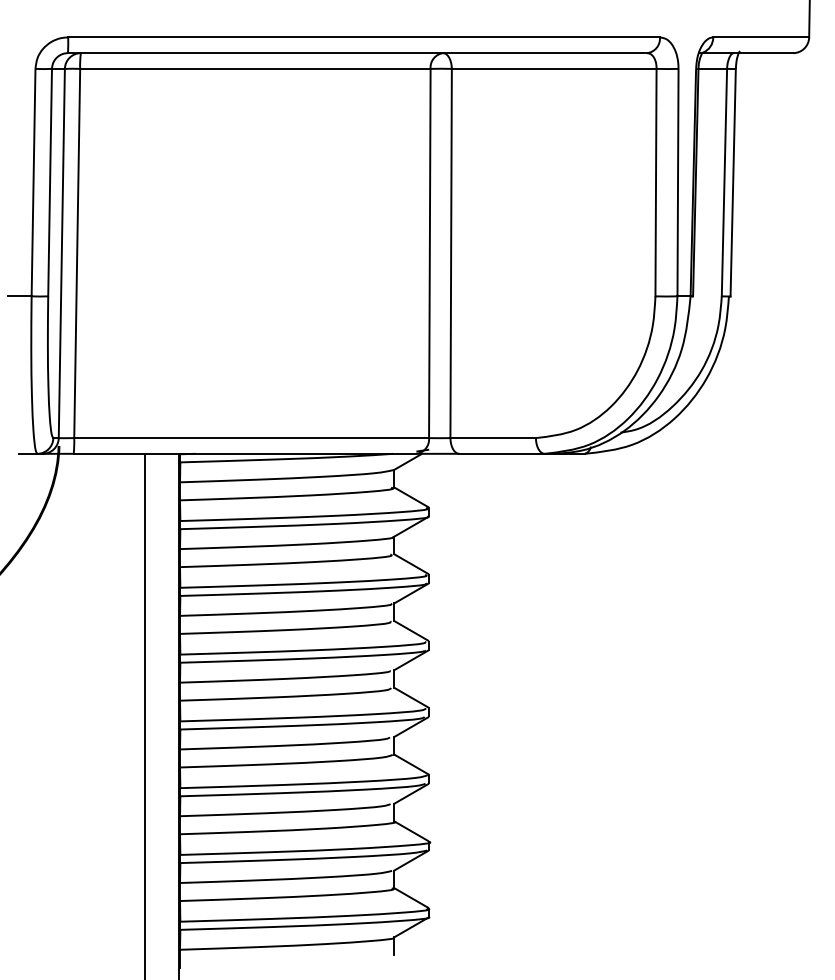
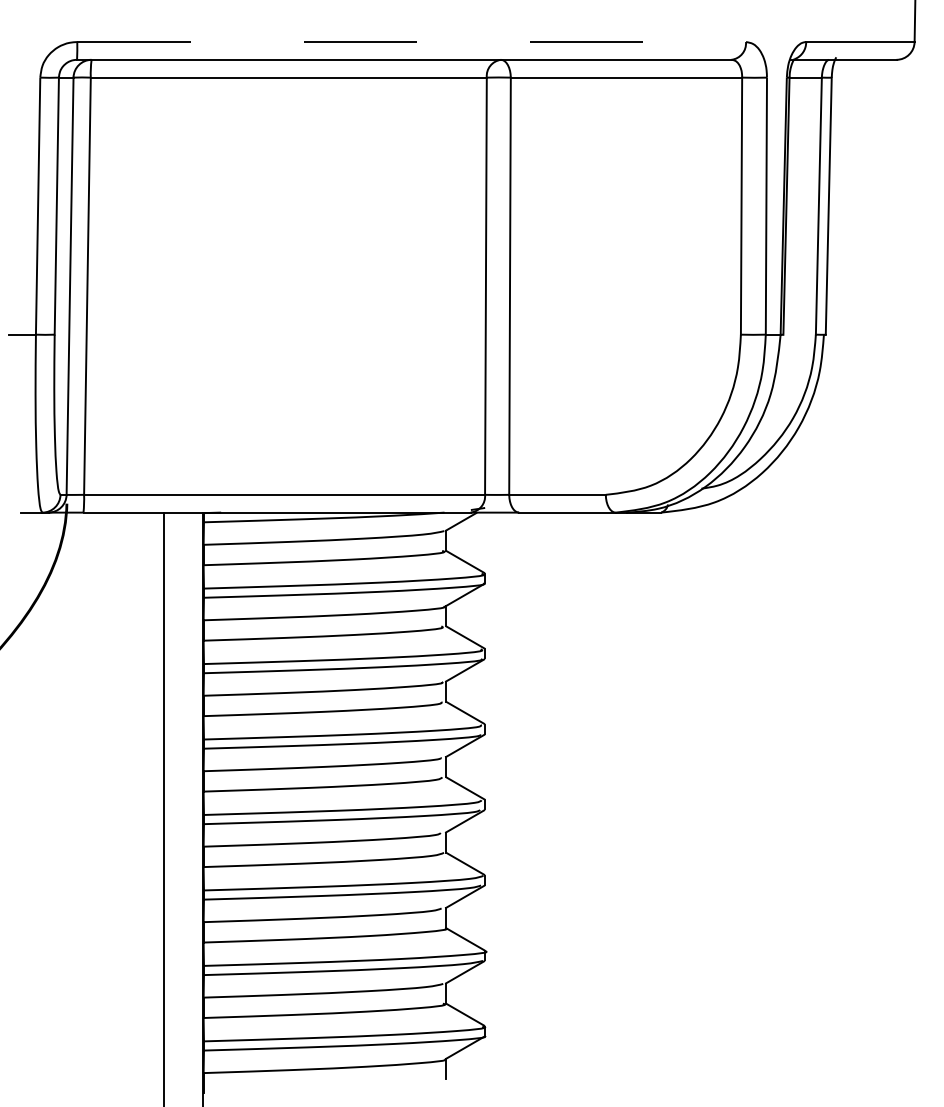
line: (364, 37) -> (412, 42), solid -> dashed

